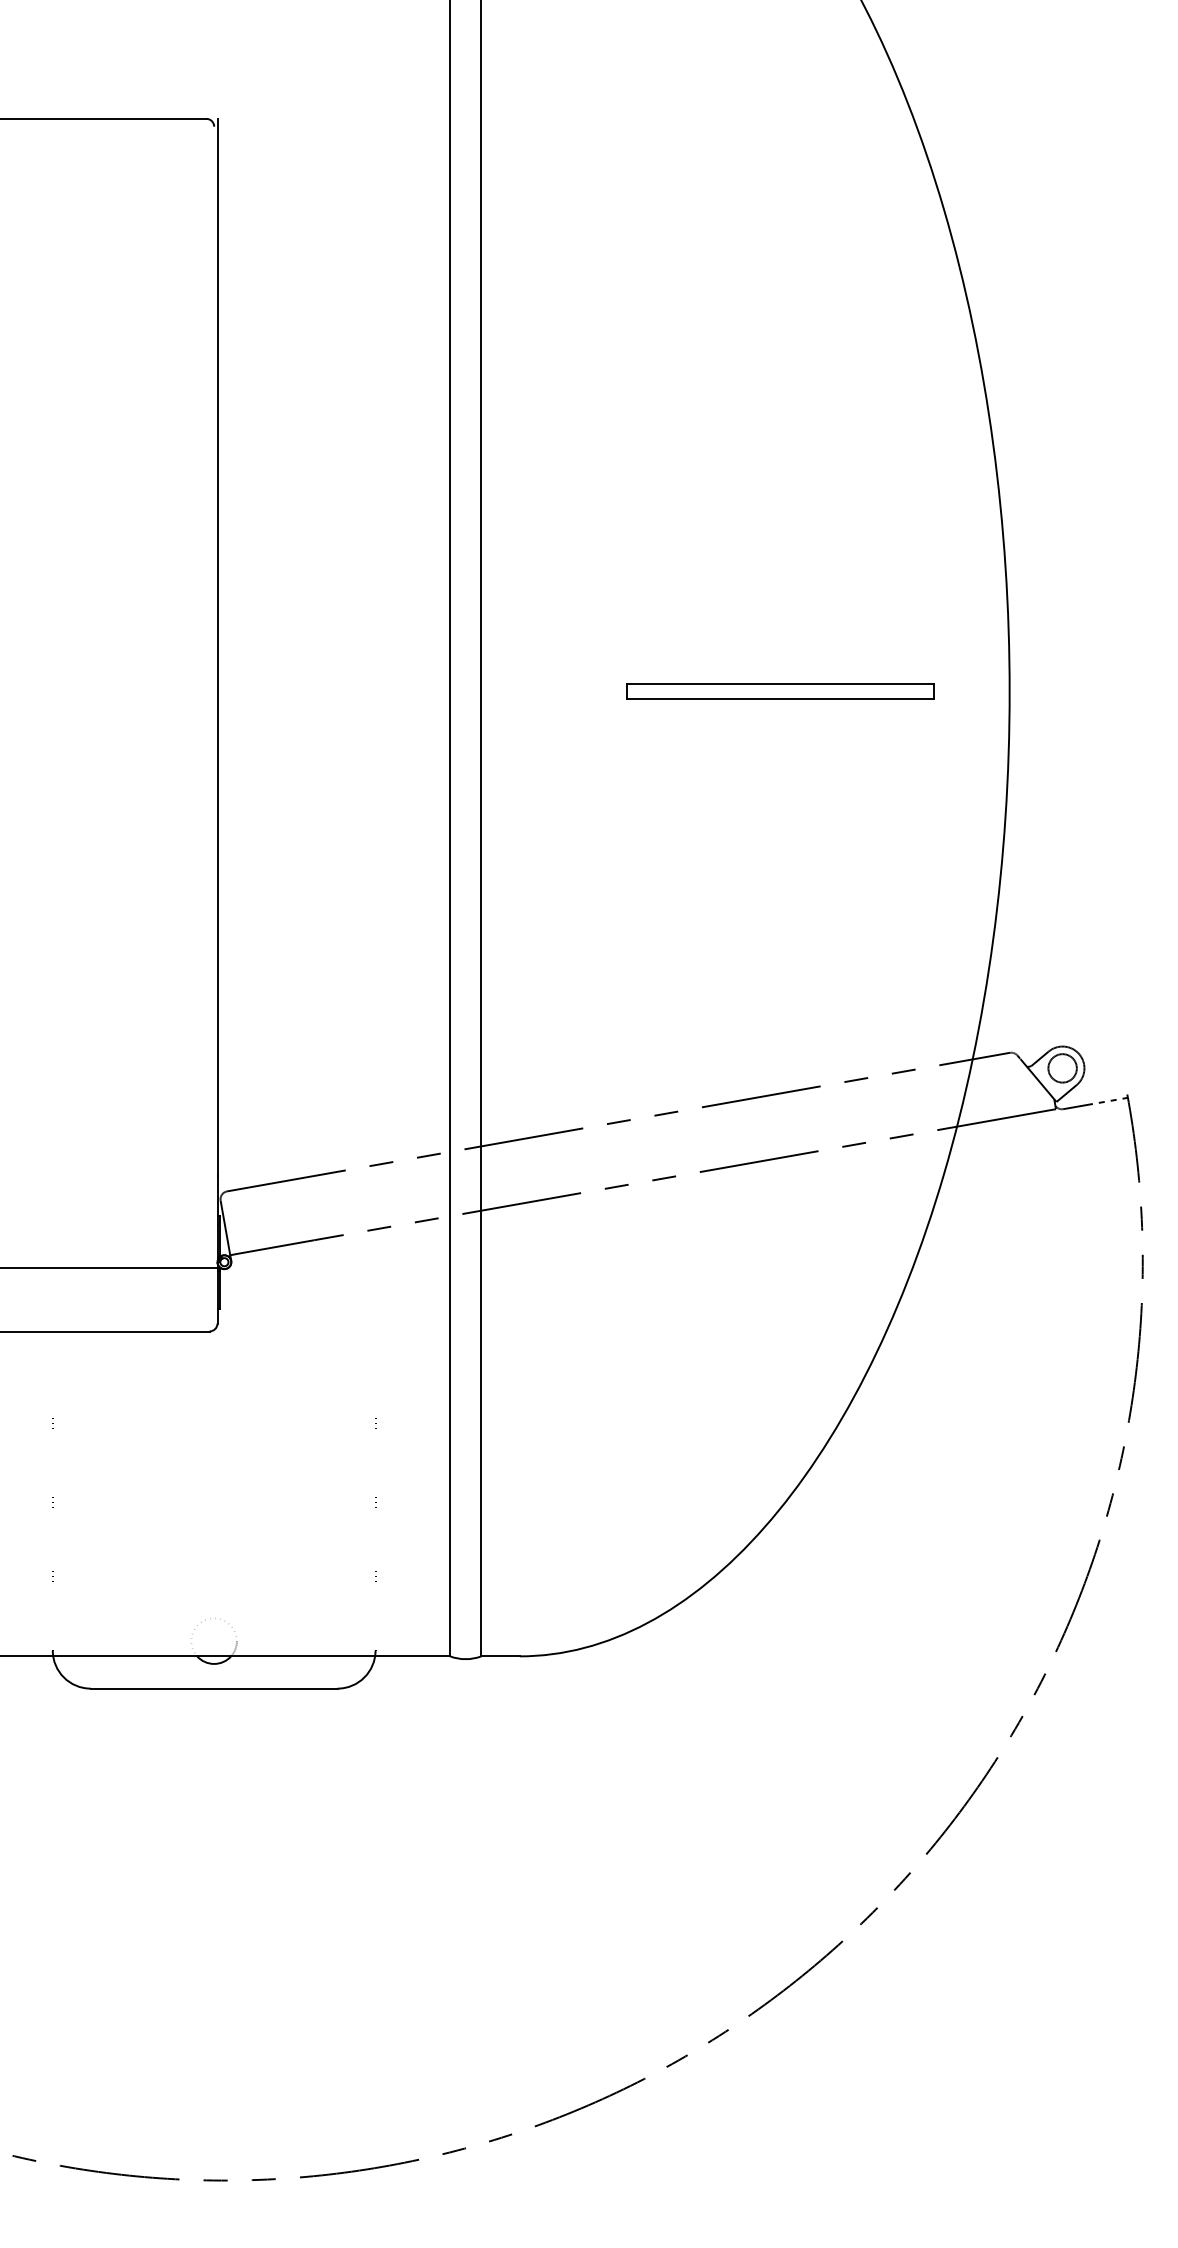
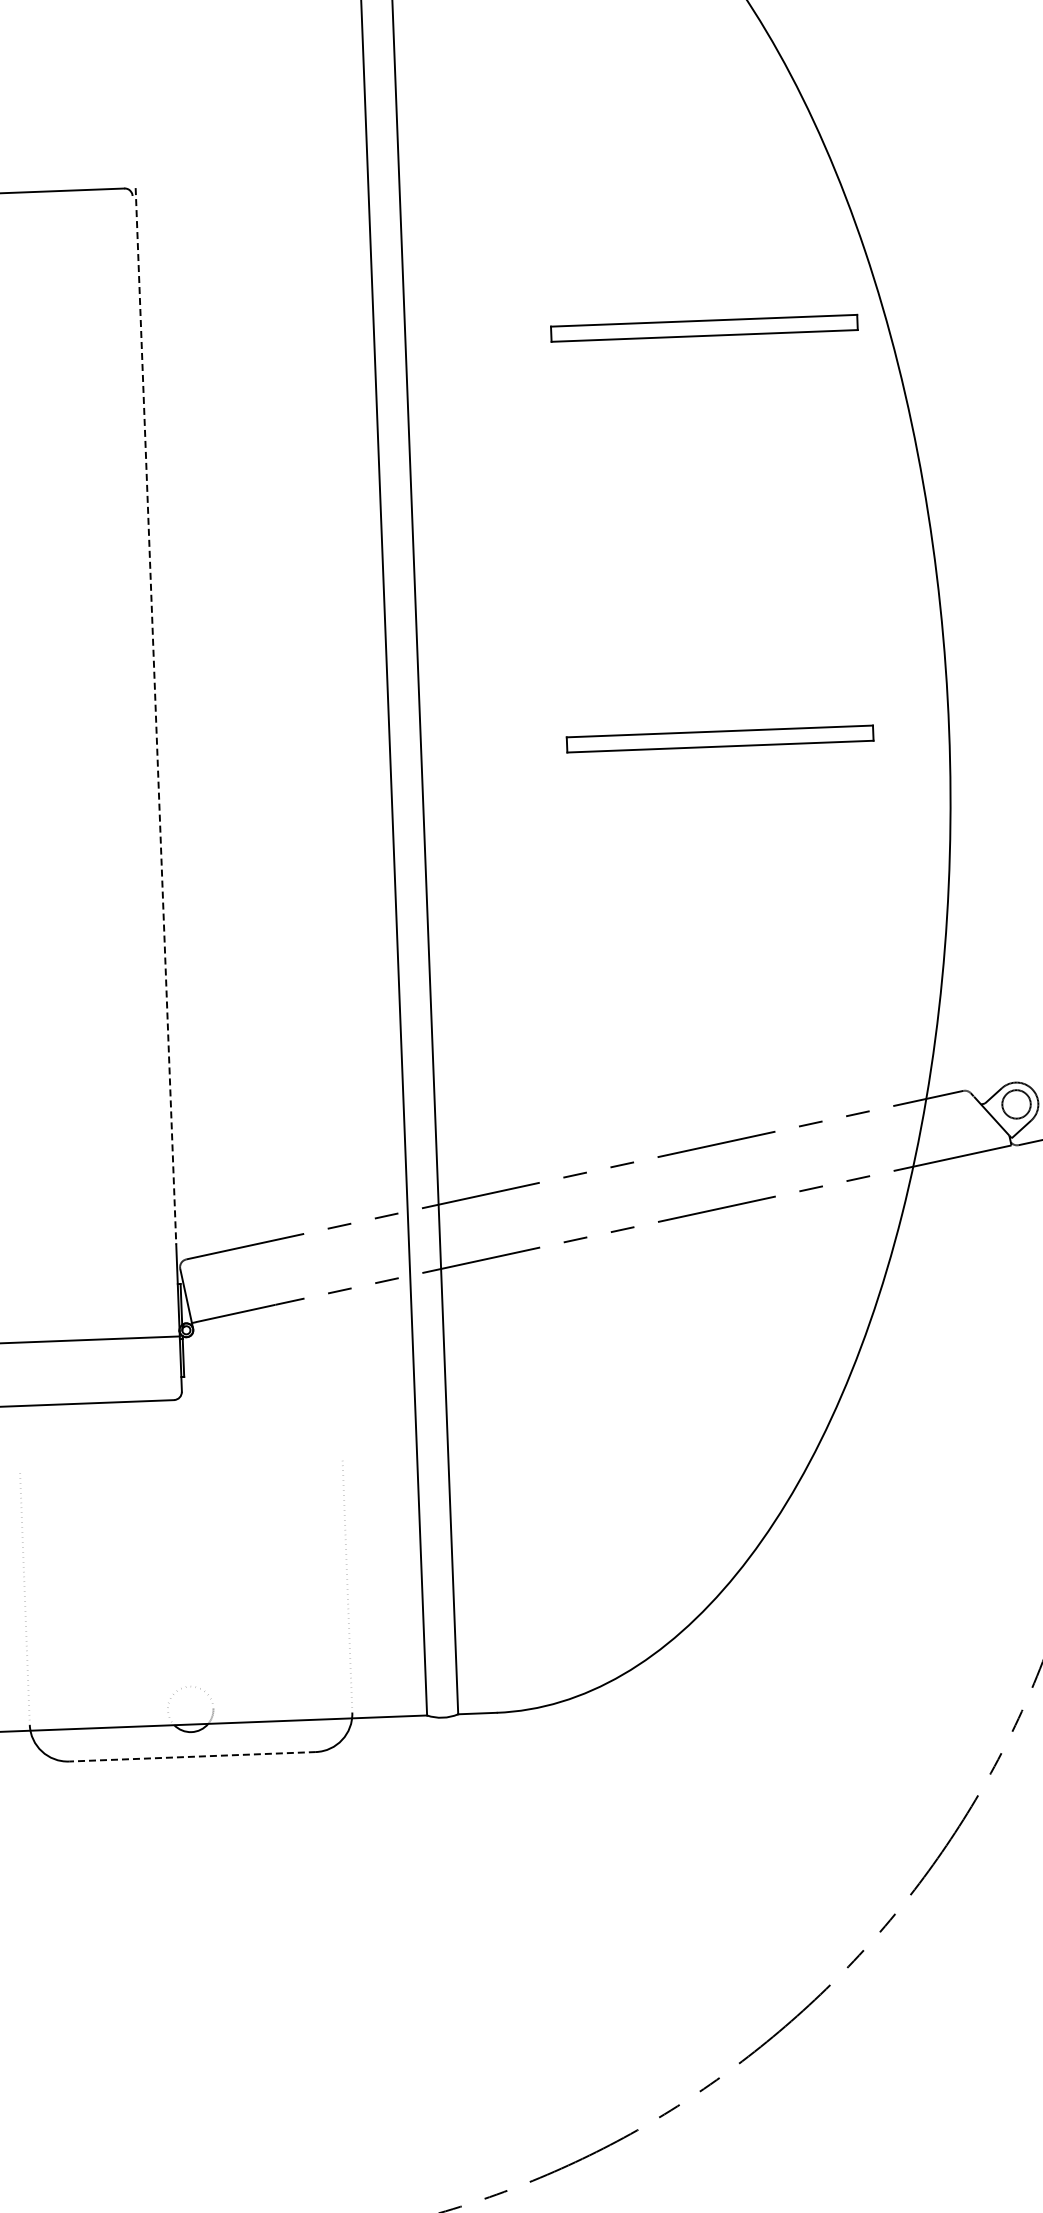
part: (780, 280) -> (704, 327), added
line: (217, 647) -> (155, 716), solid -> dashed
line: (213, 1688) -> (191, 1756), solid -> dashed

